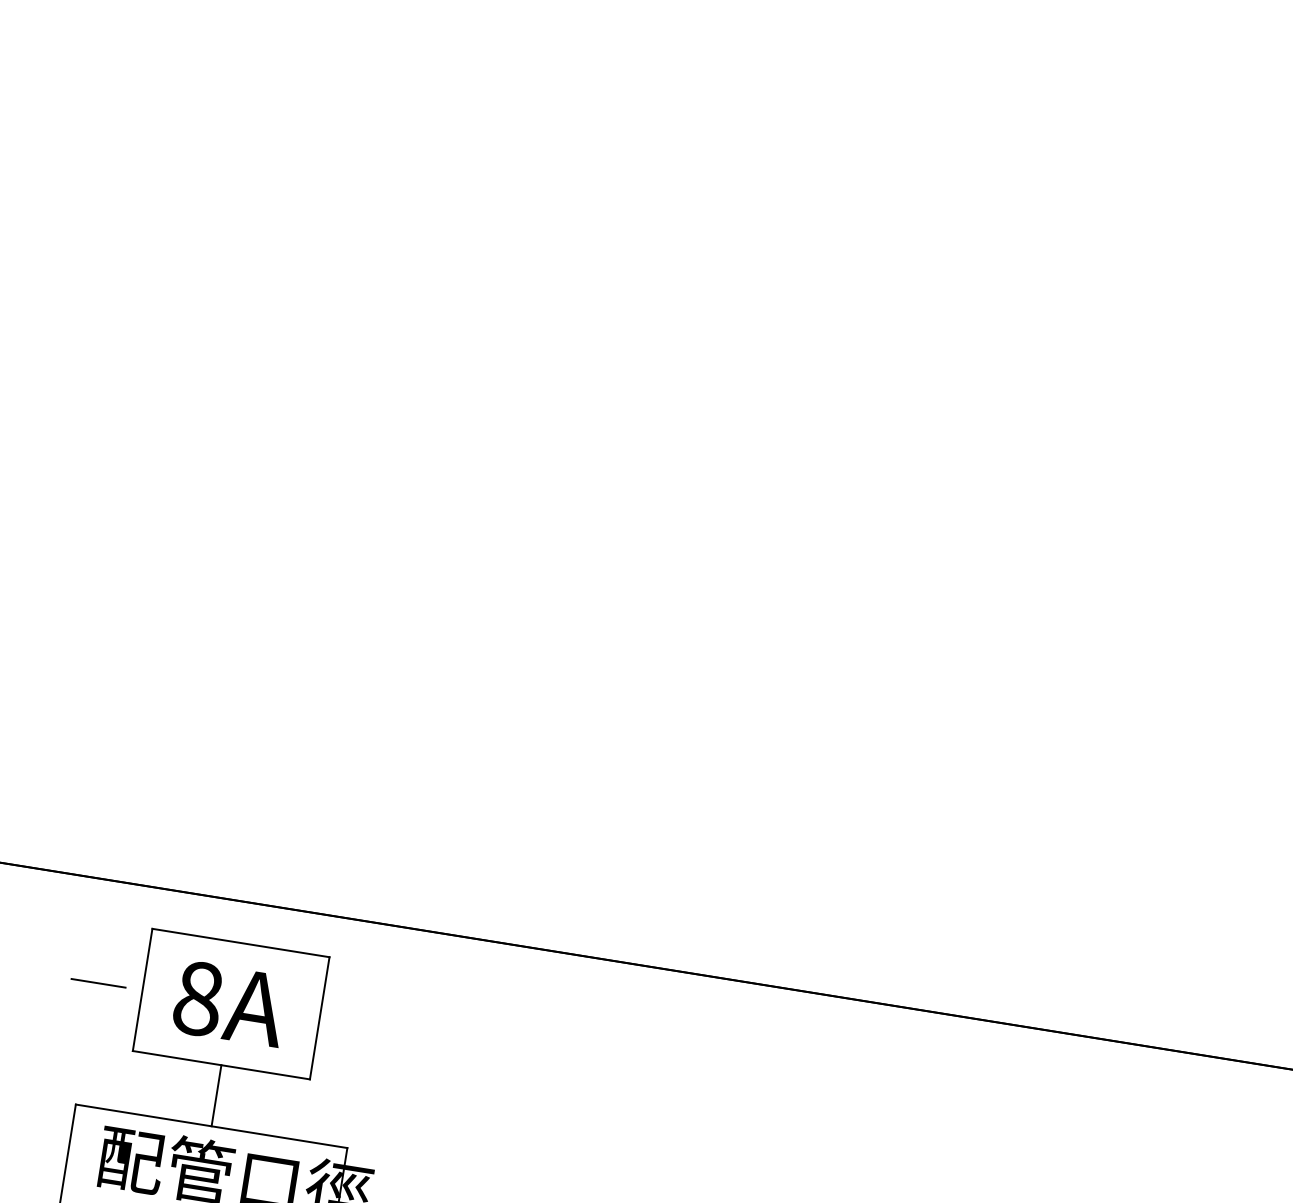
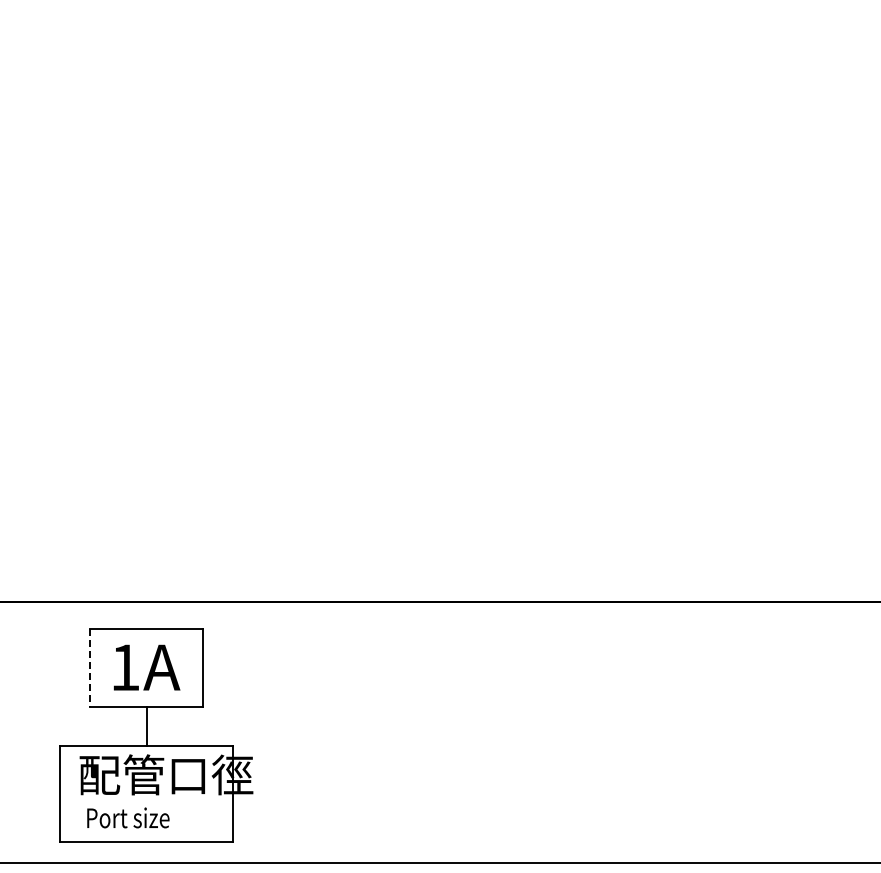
line: (98, 982) -> (61, 667), removed
line: (141, 991) -> (89, 668), solid -> dashed
text: (198, 998) -> (125, 667), 8A -> 1A

